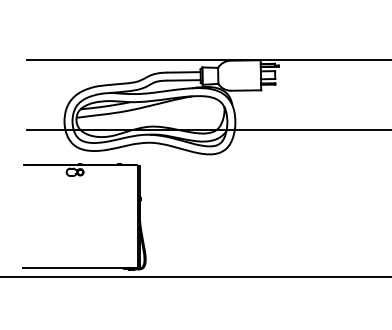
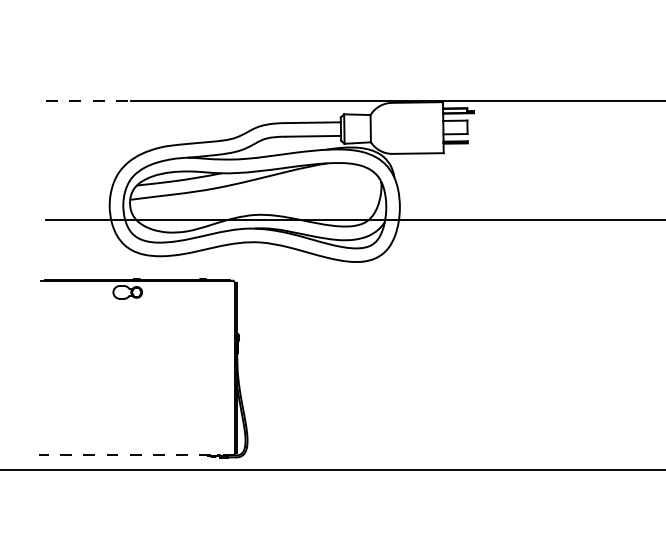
line: (52, 59) -> (89, 100), solid -> dashed
line: (80, 267) -> (136, 454), solid -> dashed

